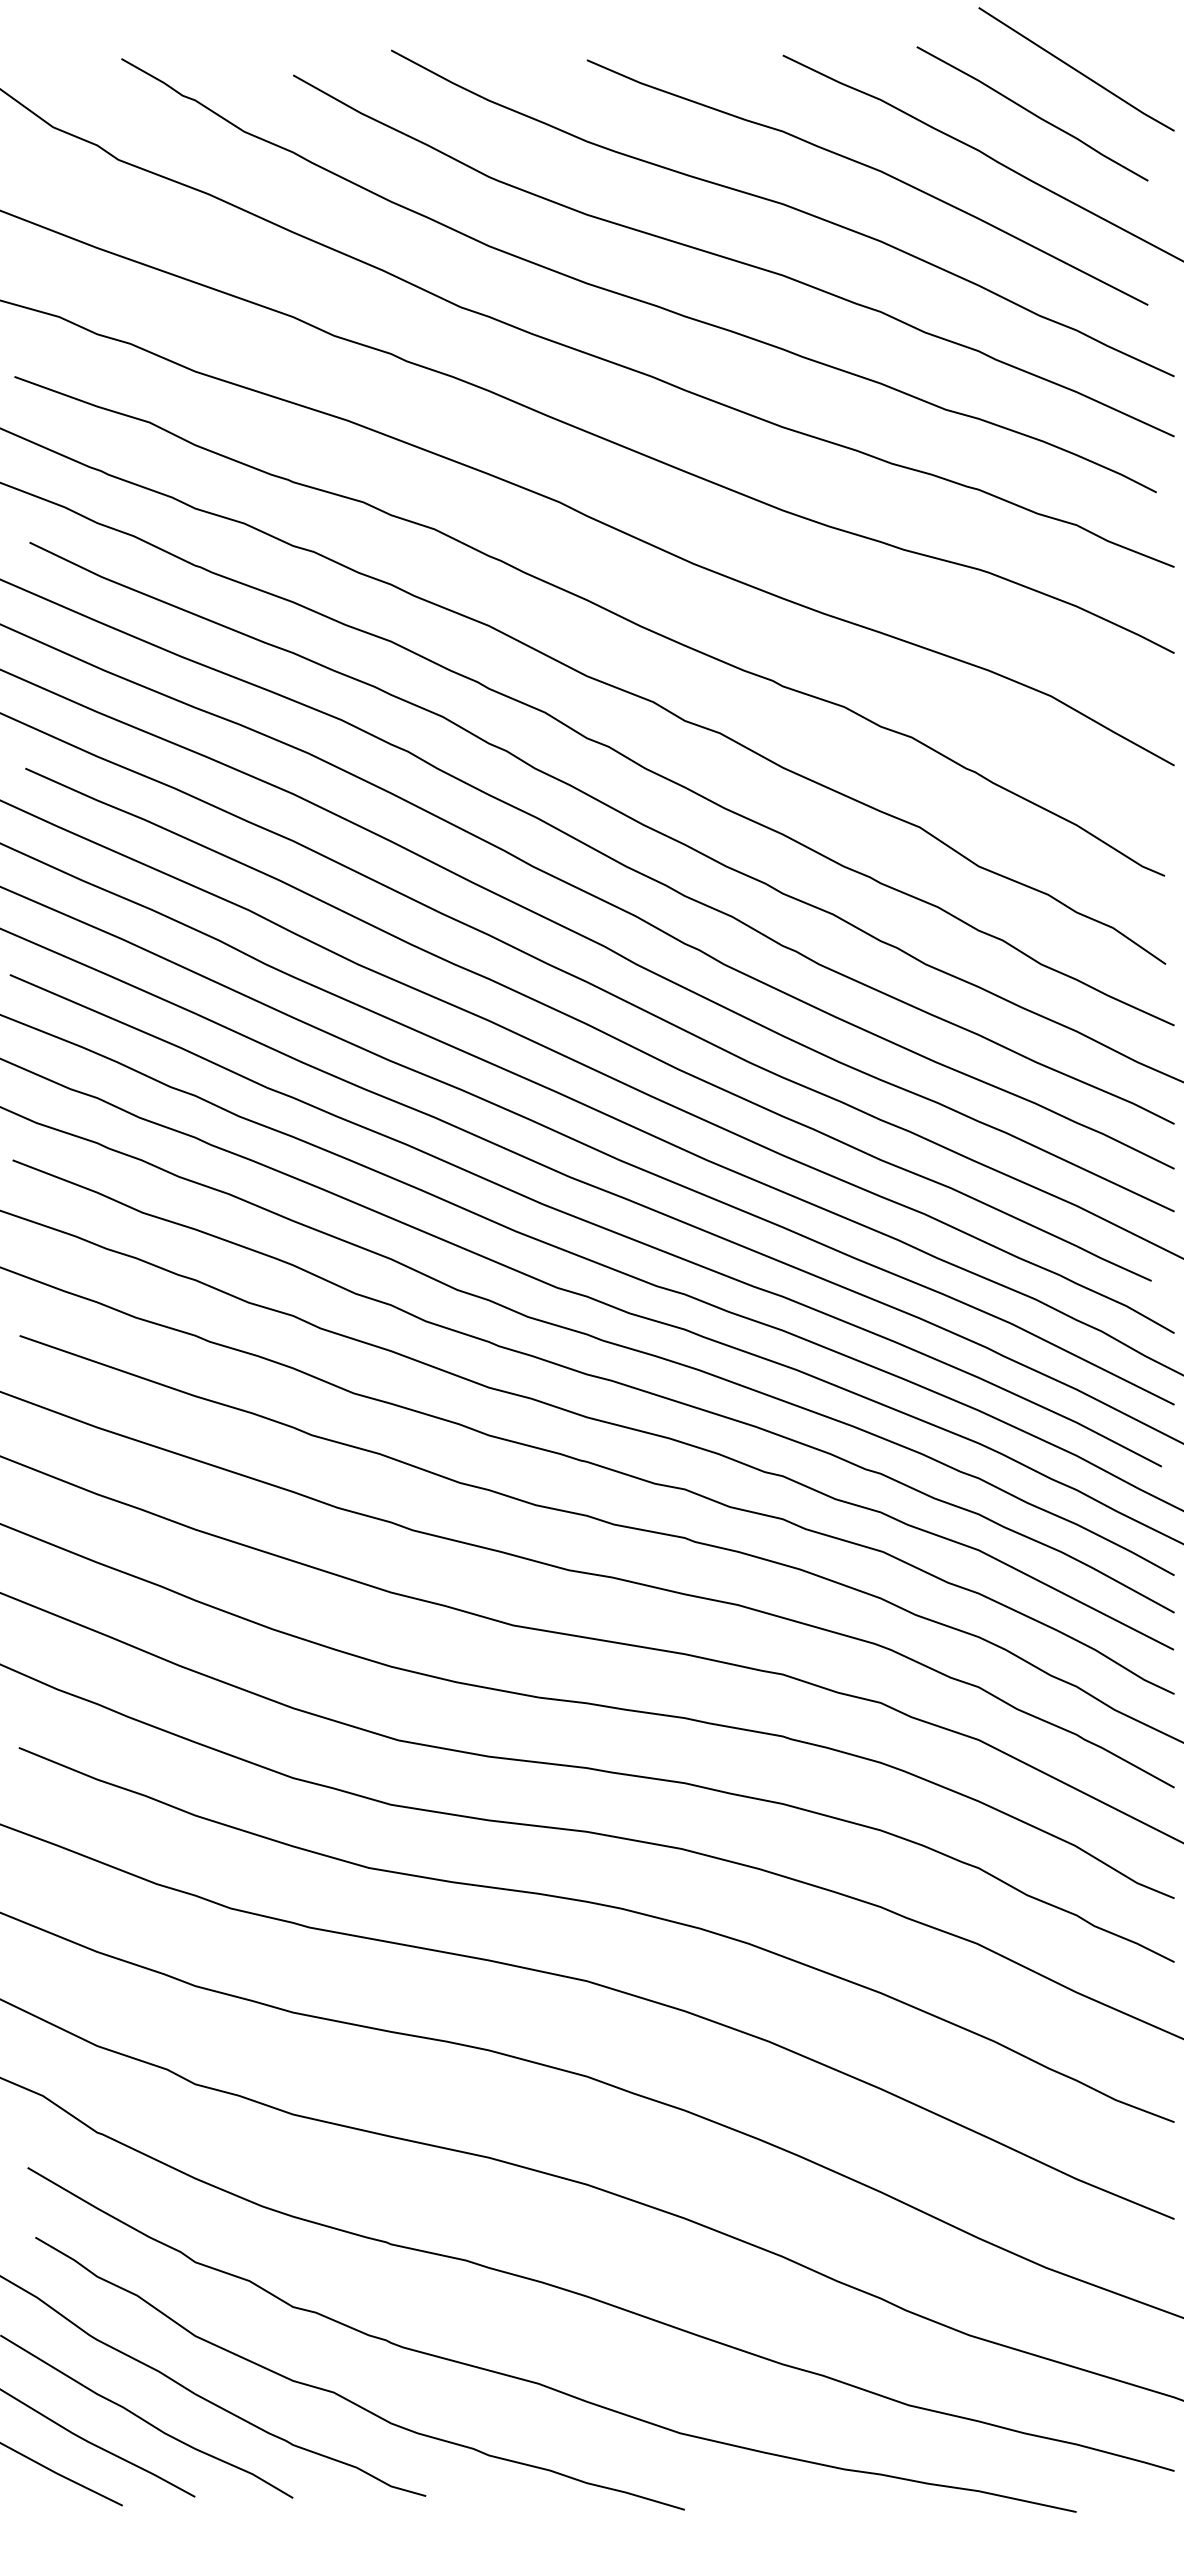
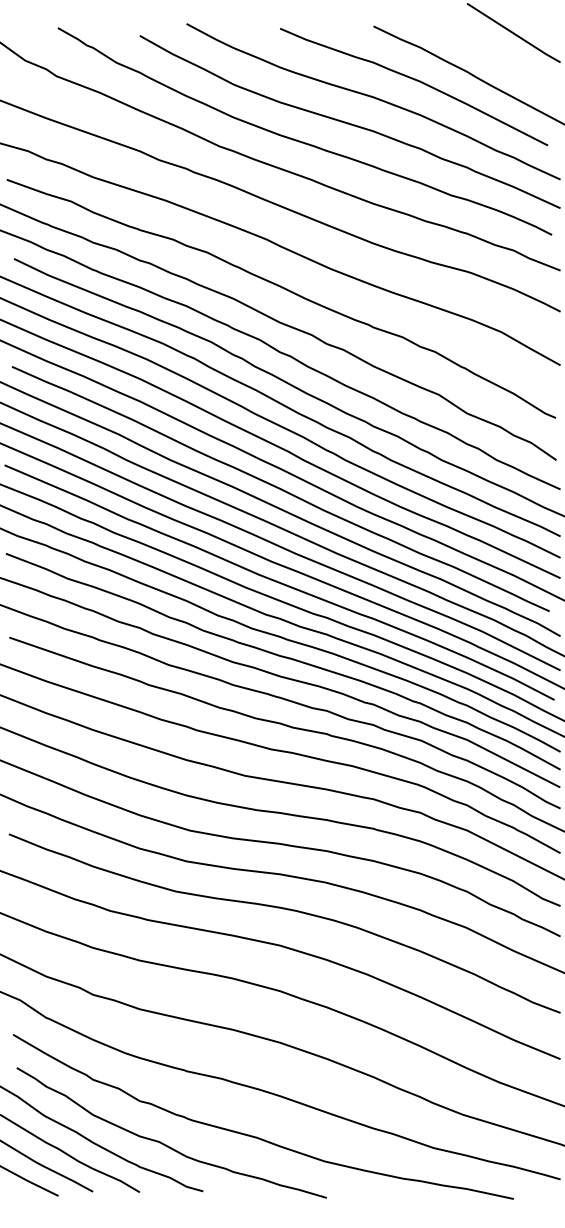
line: (1031, 112) -> (492, 53), removed

